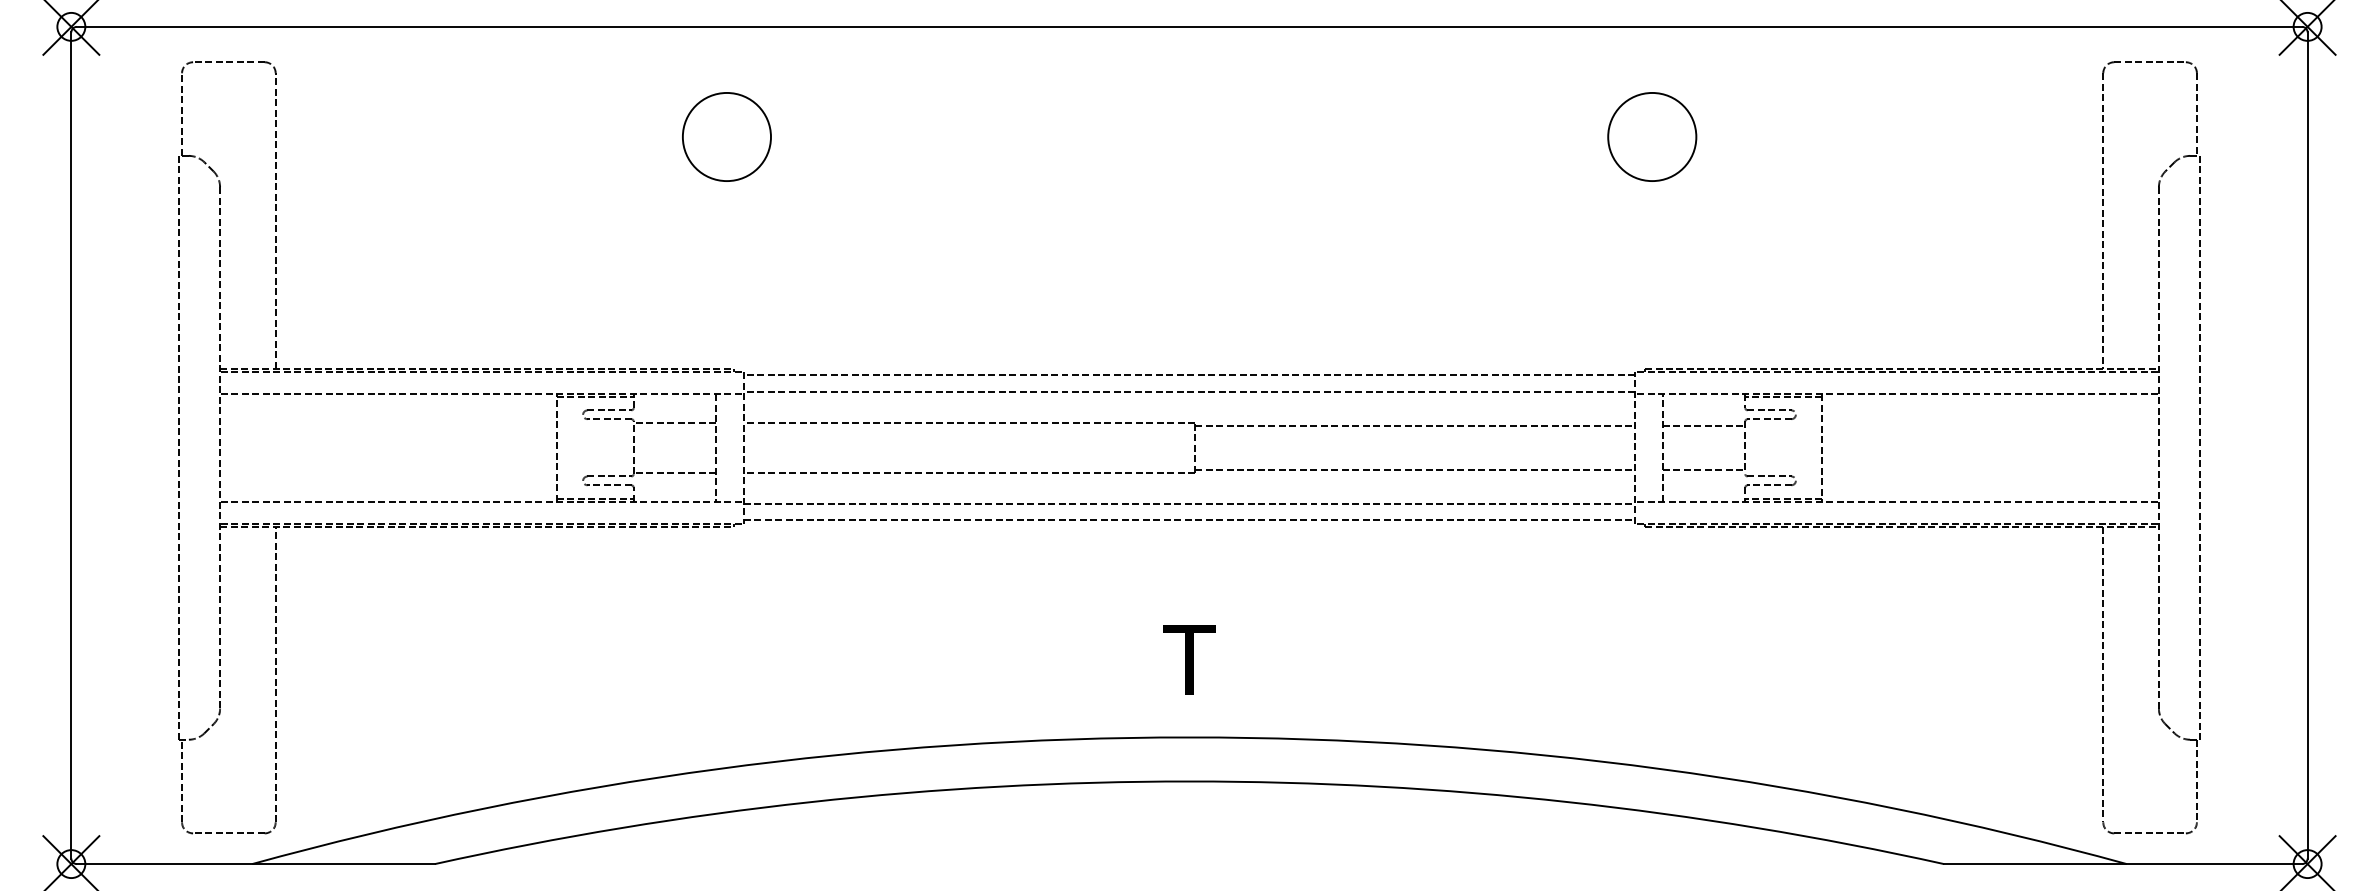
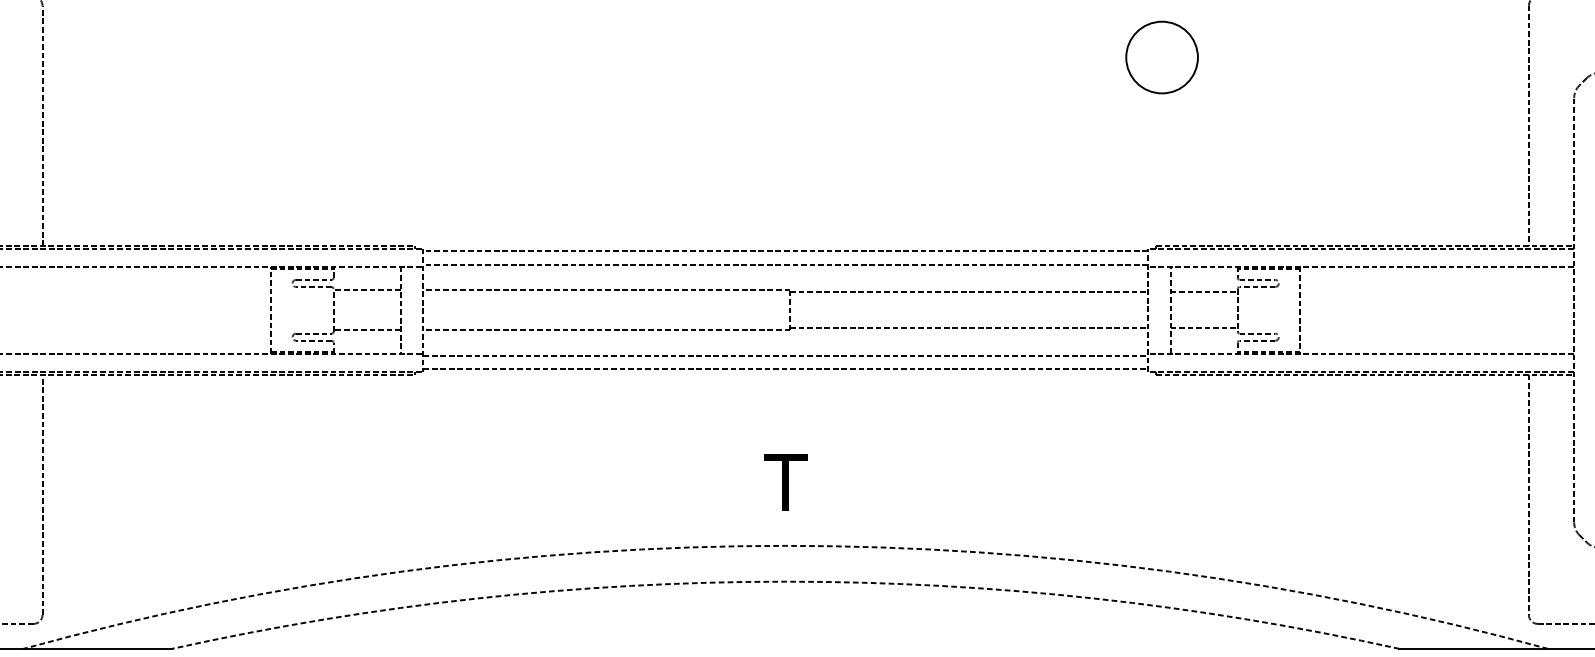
circle: (726, 136) -> (409, 57), removed
arc: (1189, 737) -> (785, 545), solid -> dashed
arc: (1189, 781) -> (785, 581), solid -> dashed

